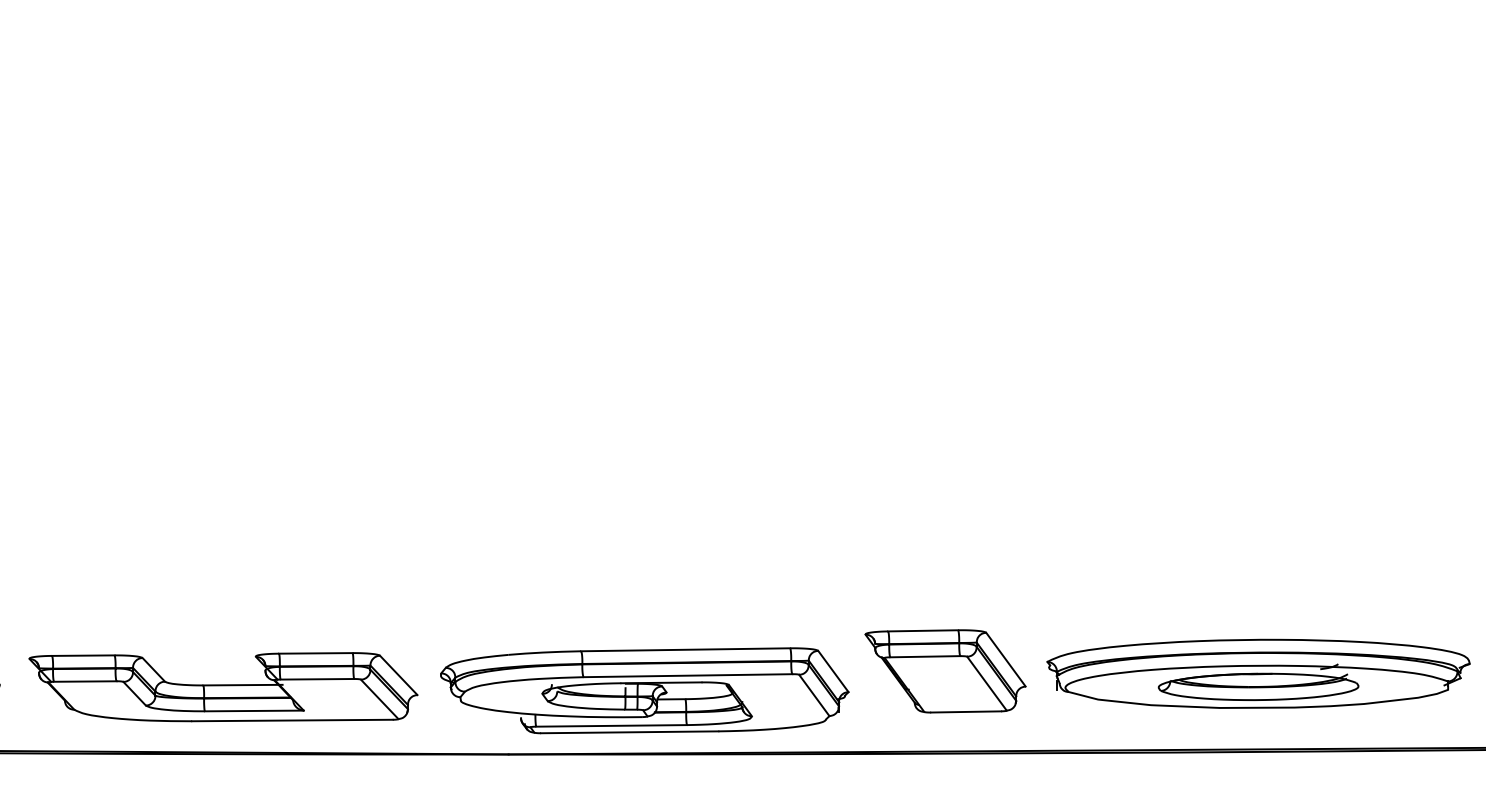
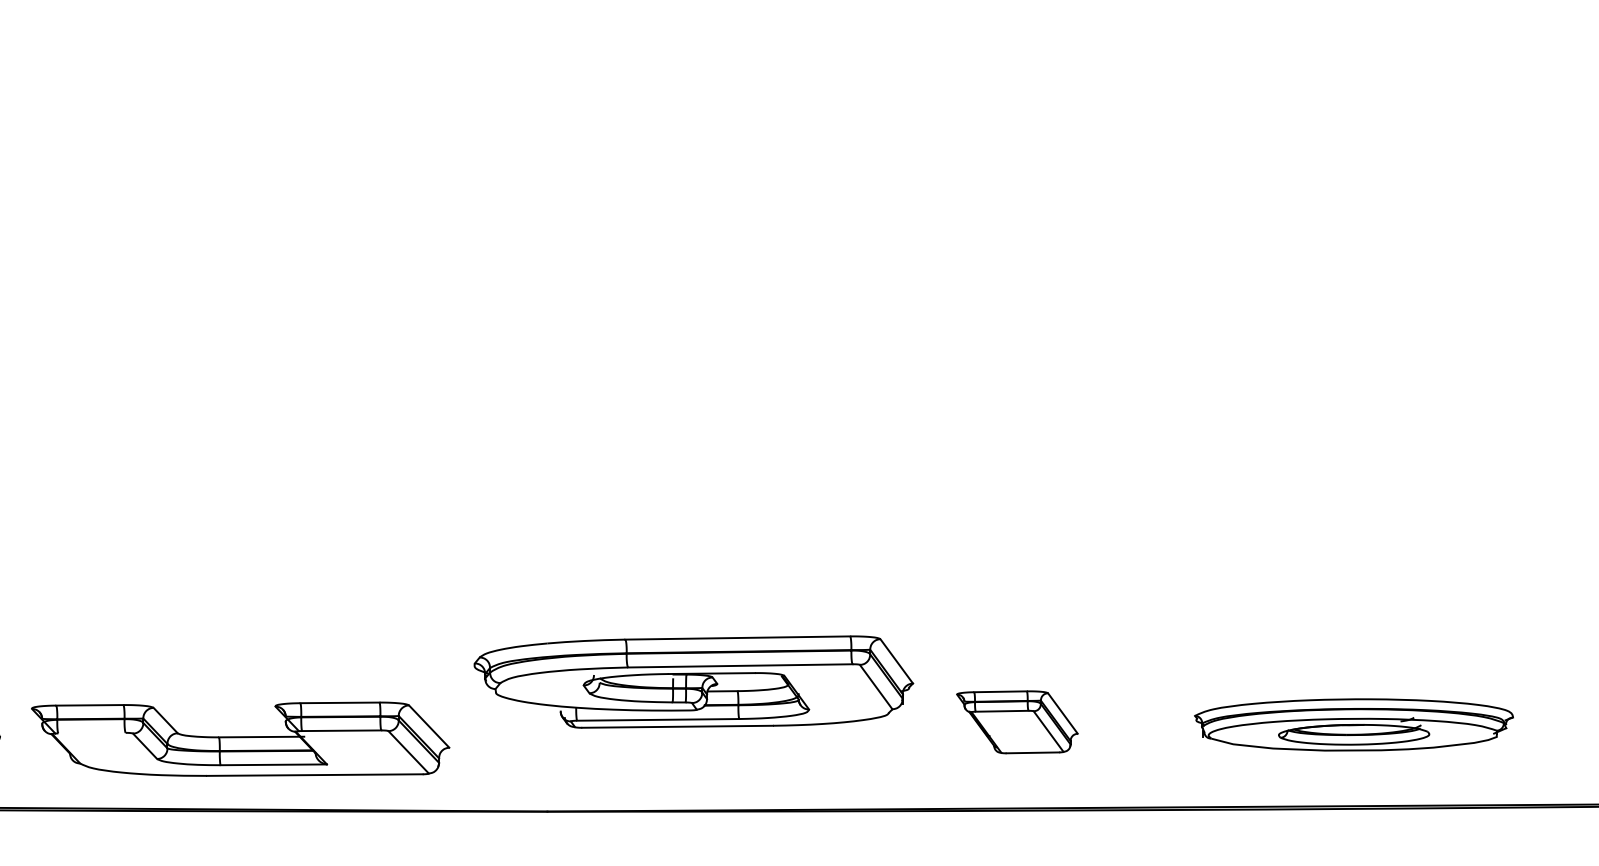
part: (945, 671) -> (1017, 722), size x0.7
part: (1257, 673) -> (1353, 724), size x0.7
line: (84, 680) -> (91, 732), removed
part: (644, 690) -> (693, 681), moved

